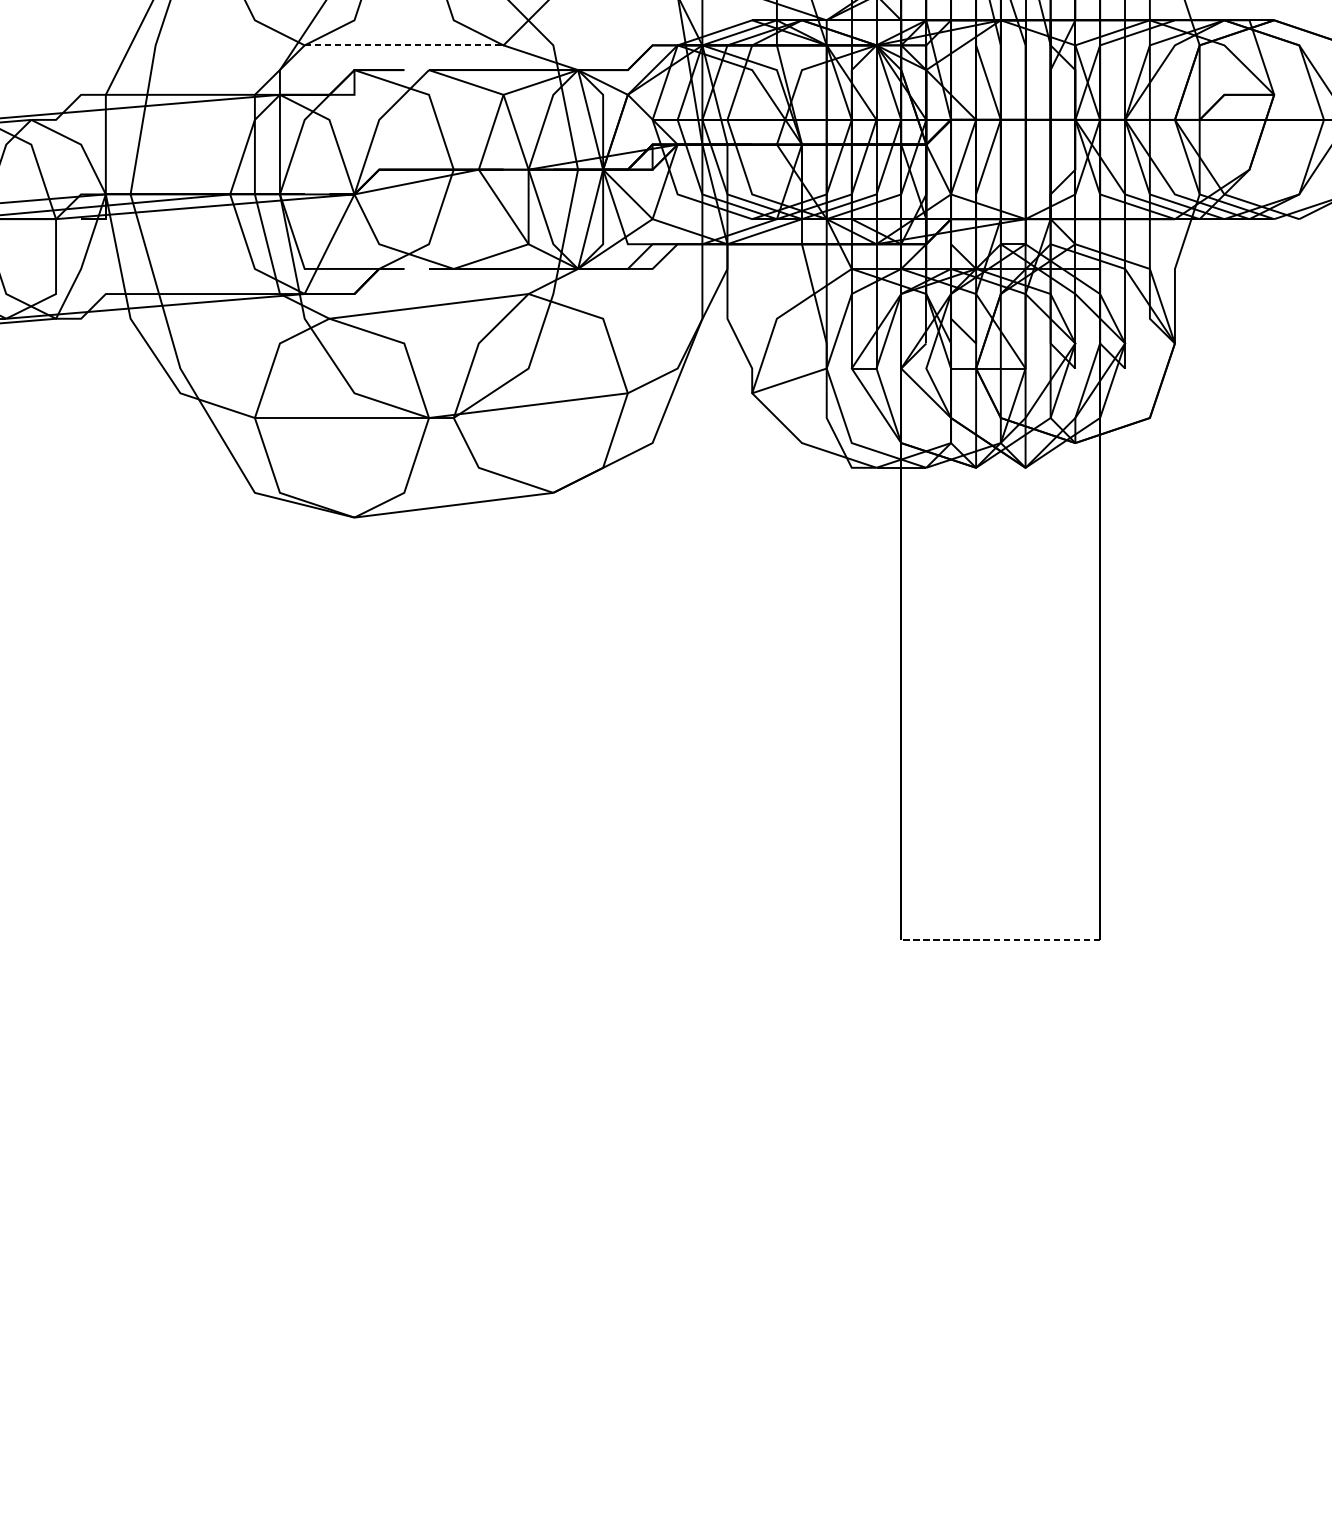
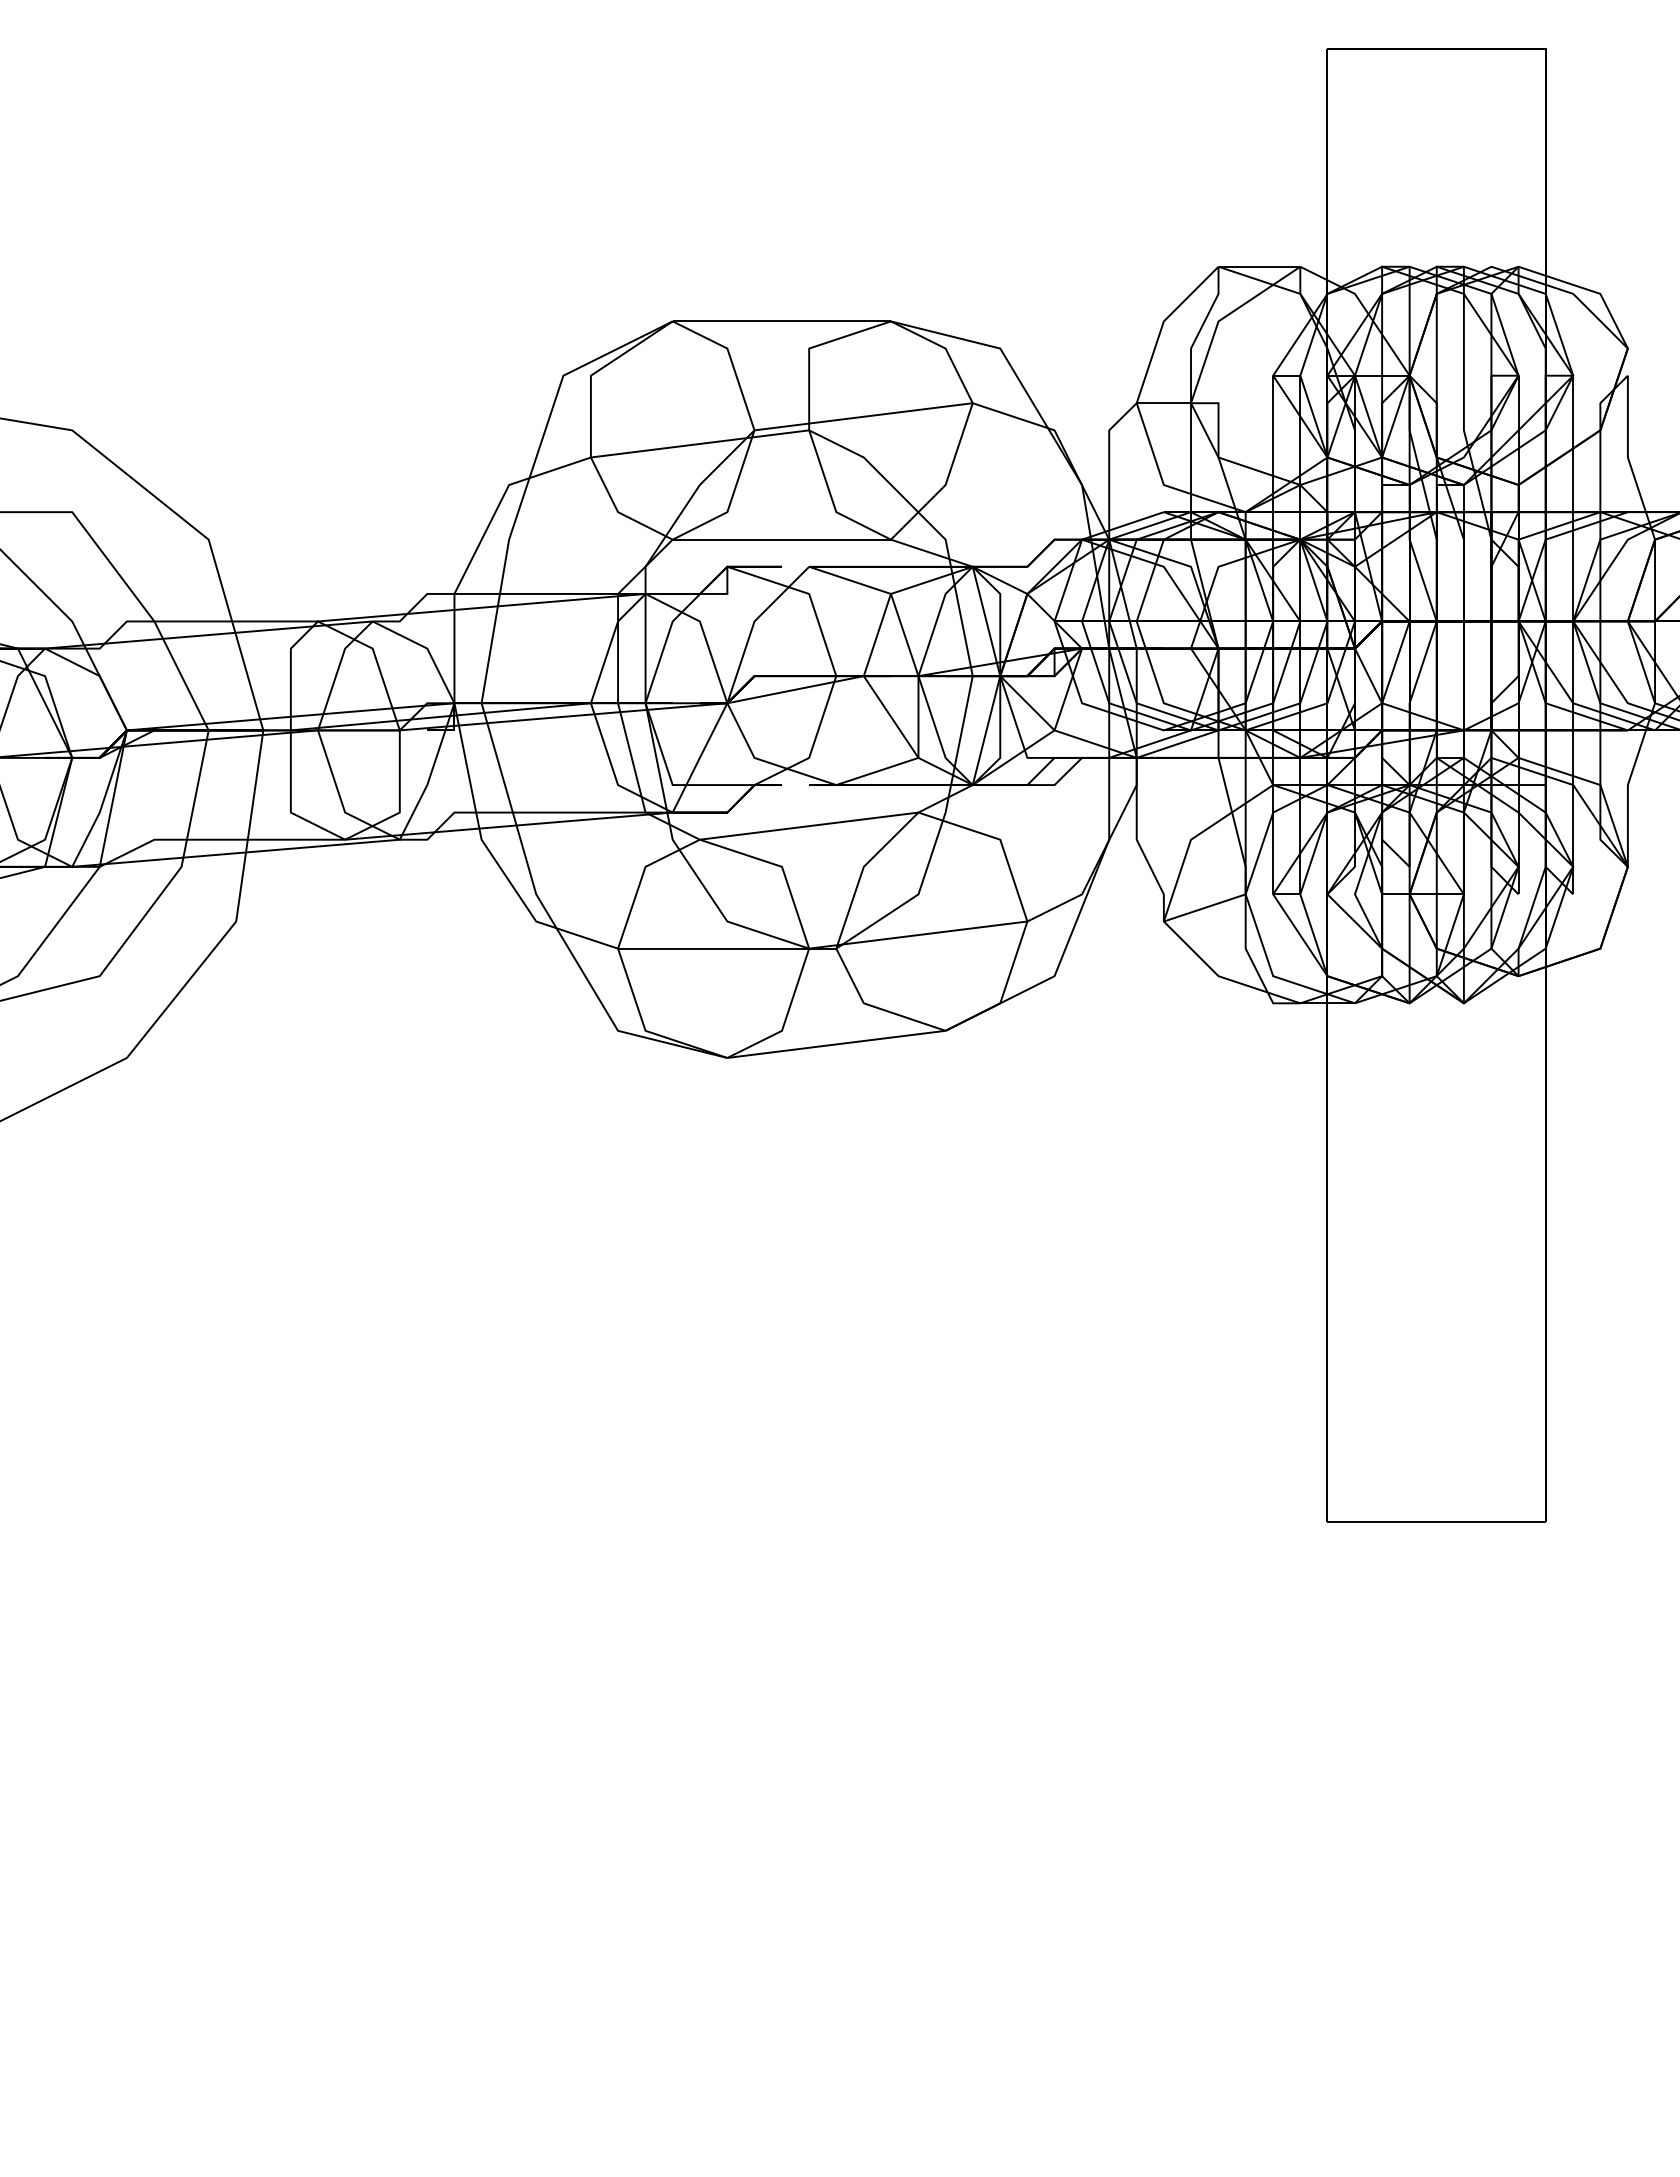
line: (404, 45) -> (782, 539), dashed -> solid
line: (1000, 939) -> (1436, 1521), dashed -> solid

